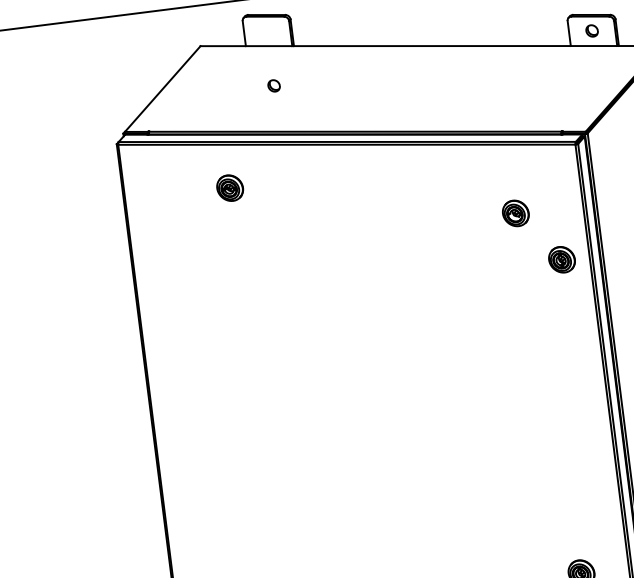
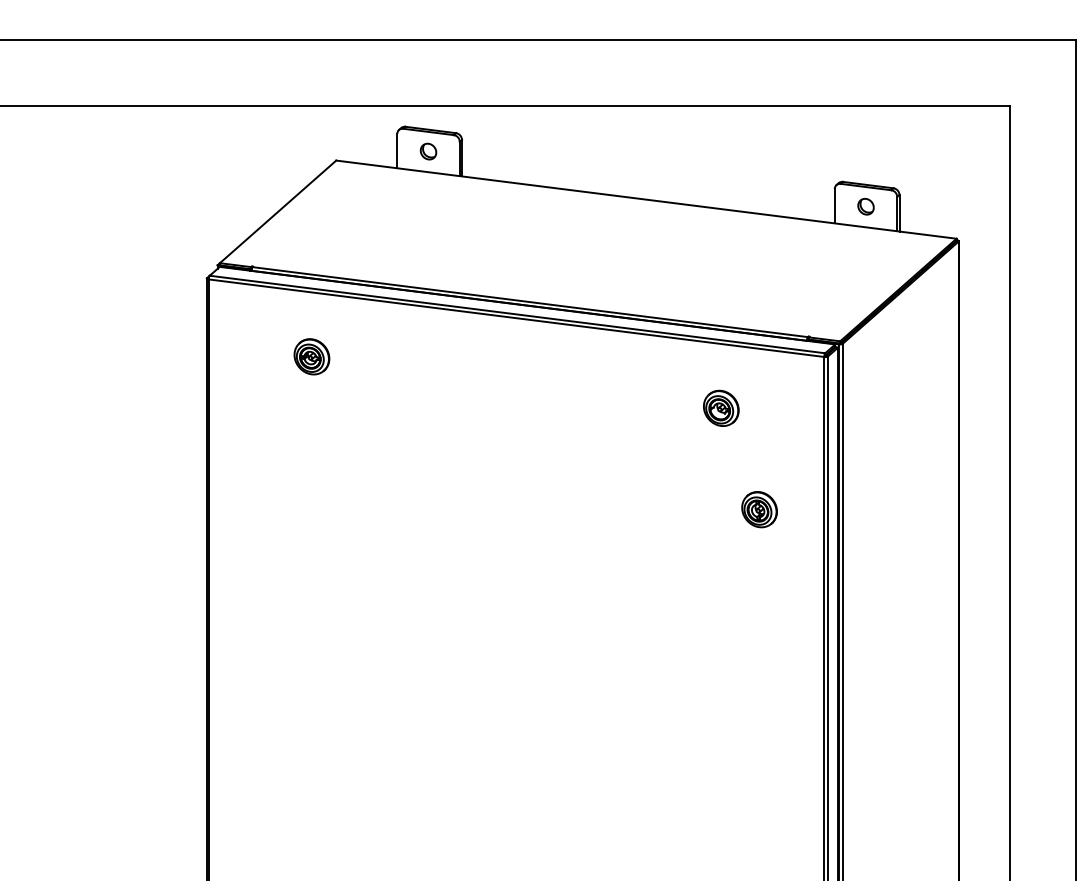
part: (274, 85) -> (428, 151), moved
part: (229, 187) -> (311, 356), moved
part: (515, 212) -> (721, 407), moved
part: (561, 259) -> (759, 509), moved

